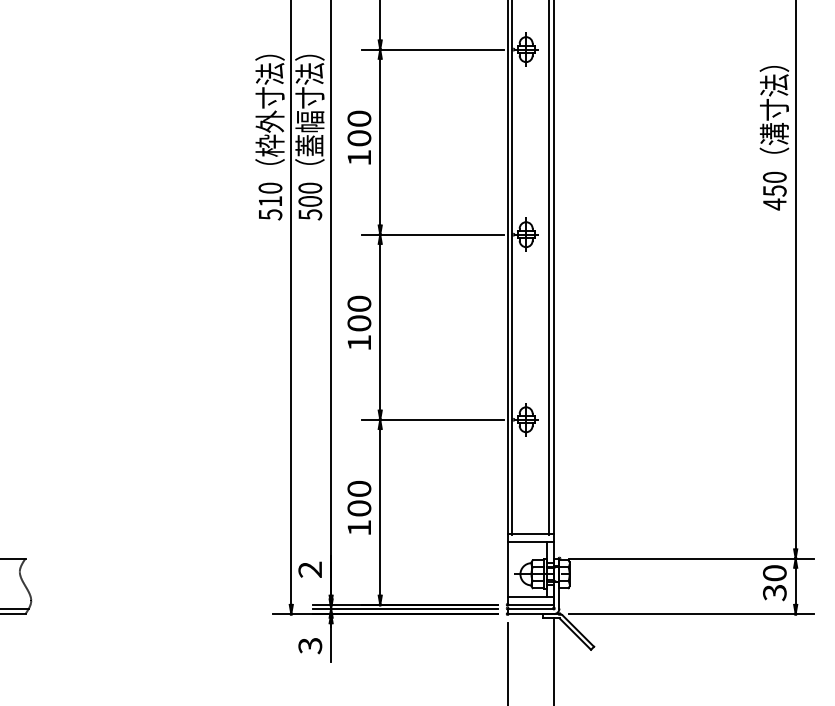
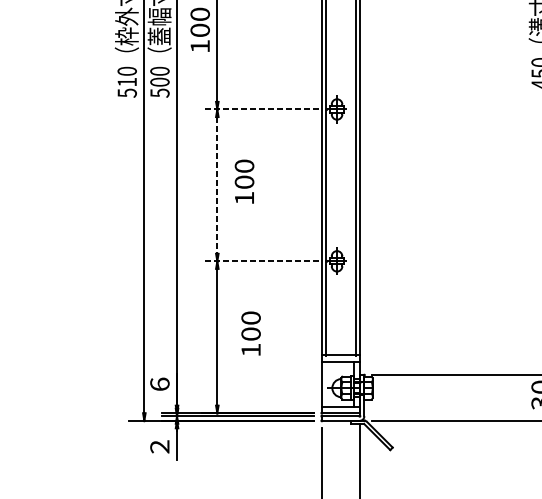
line: (432, 234) -> (260, 109), solid -> dashed
text: (359, 322) -> (244, 181), moved
line: (380, 327) -> (217, 185), solid -> dashed
line: (432, 419) -> (260, 261), solid -> dashed
text: (359, 507) -> (251, 333), moved
text: (310, 569) -> (160, 384), 2 -> 6
text: (310, 645) -> (160, 446), 3 -> 2

